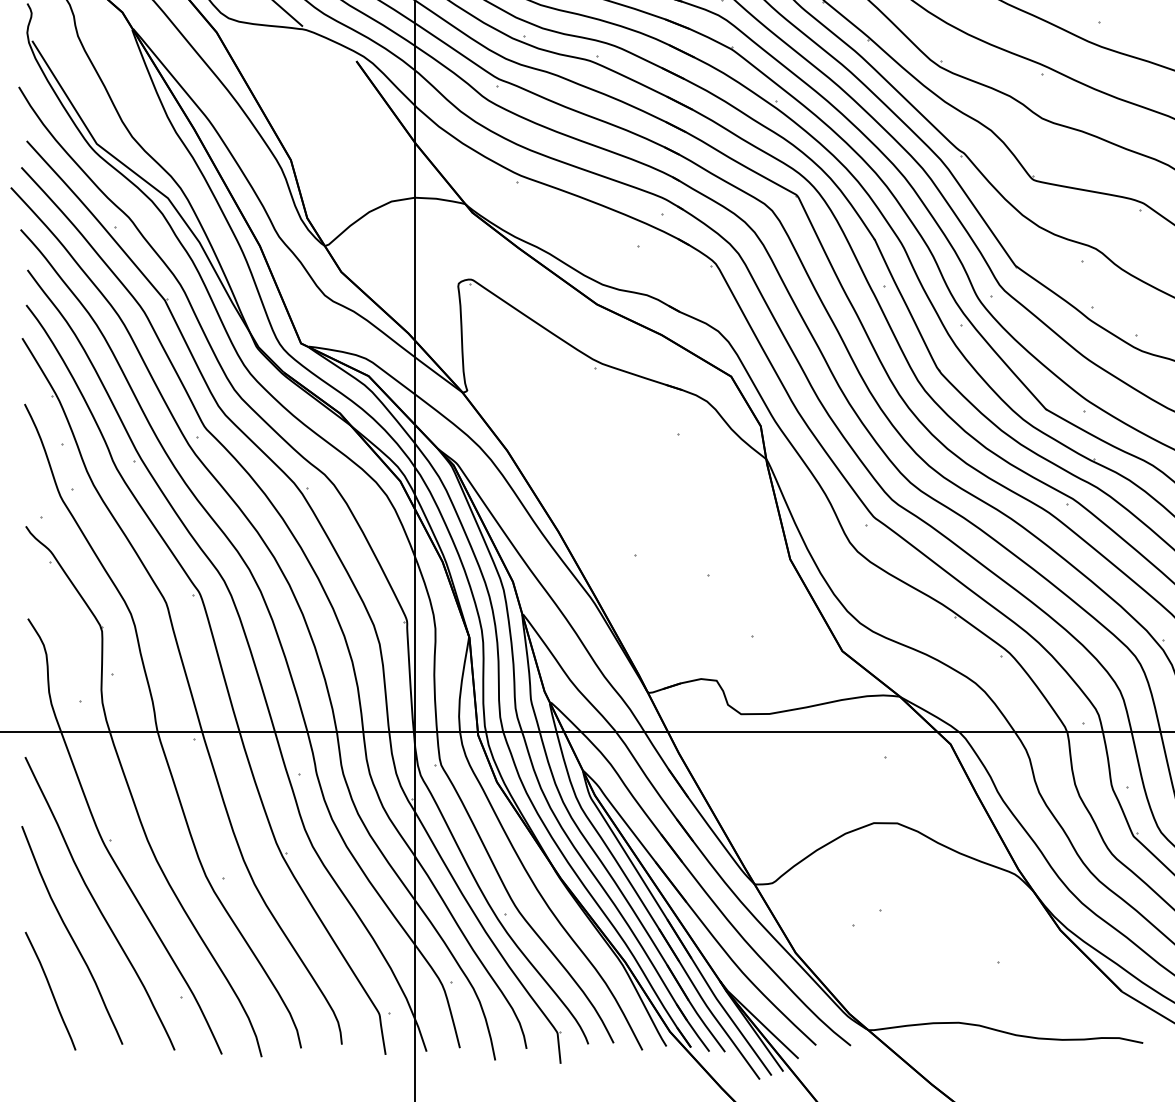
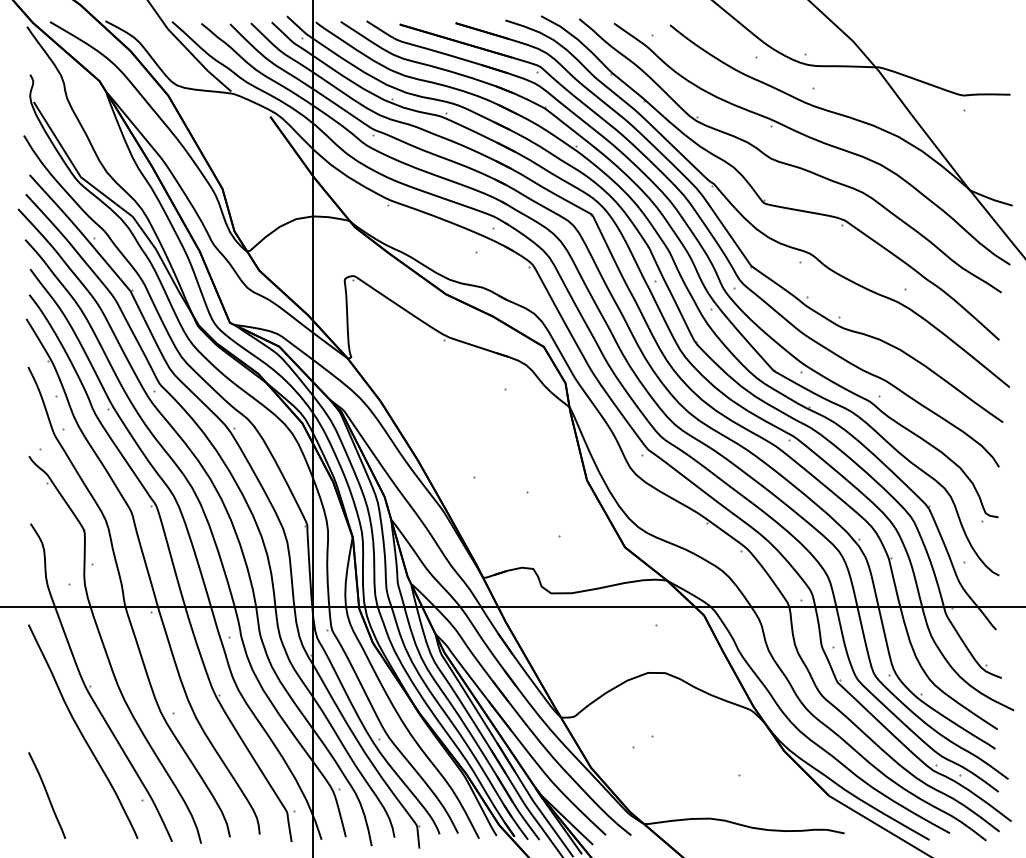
curve: (71, 934) -> (62, 754), removed

